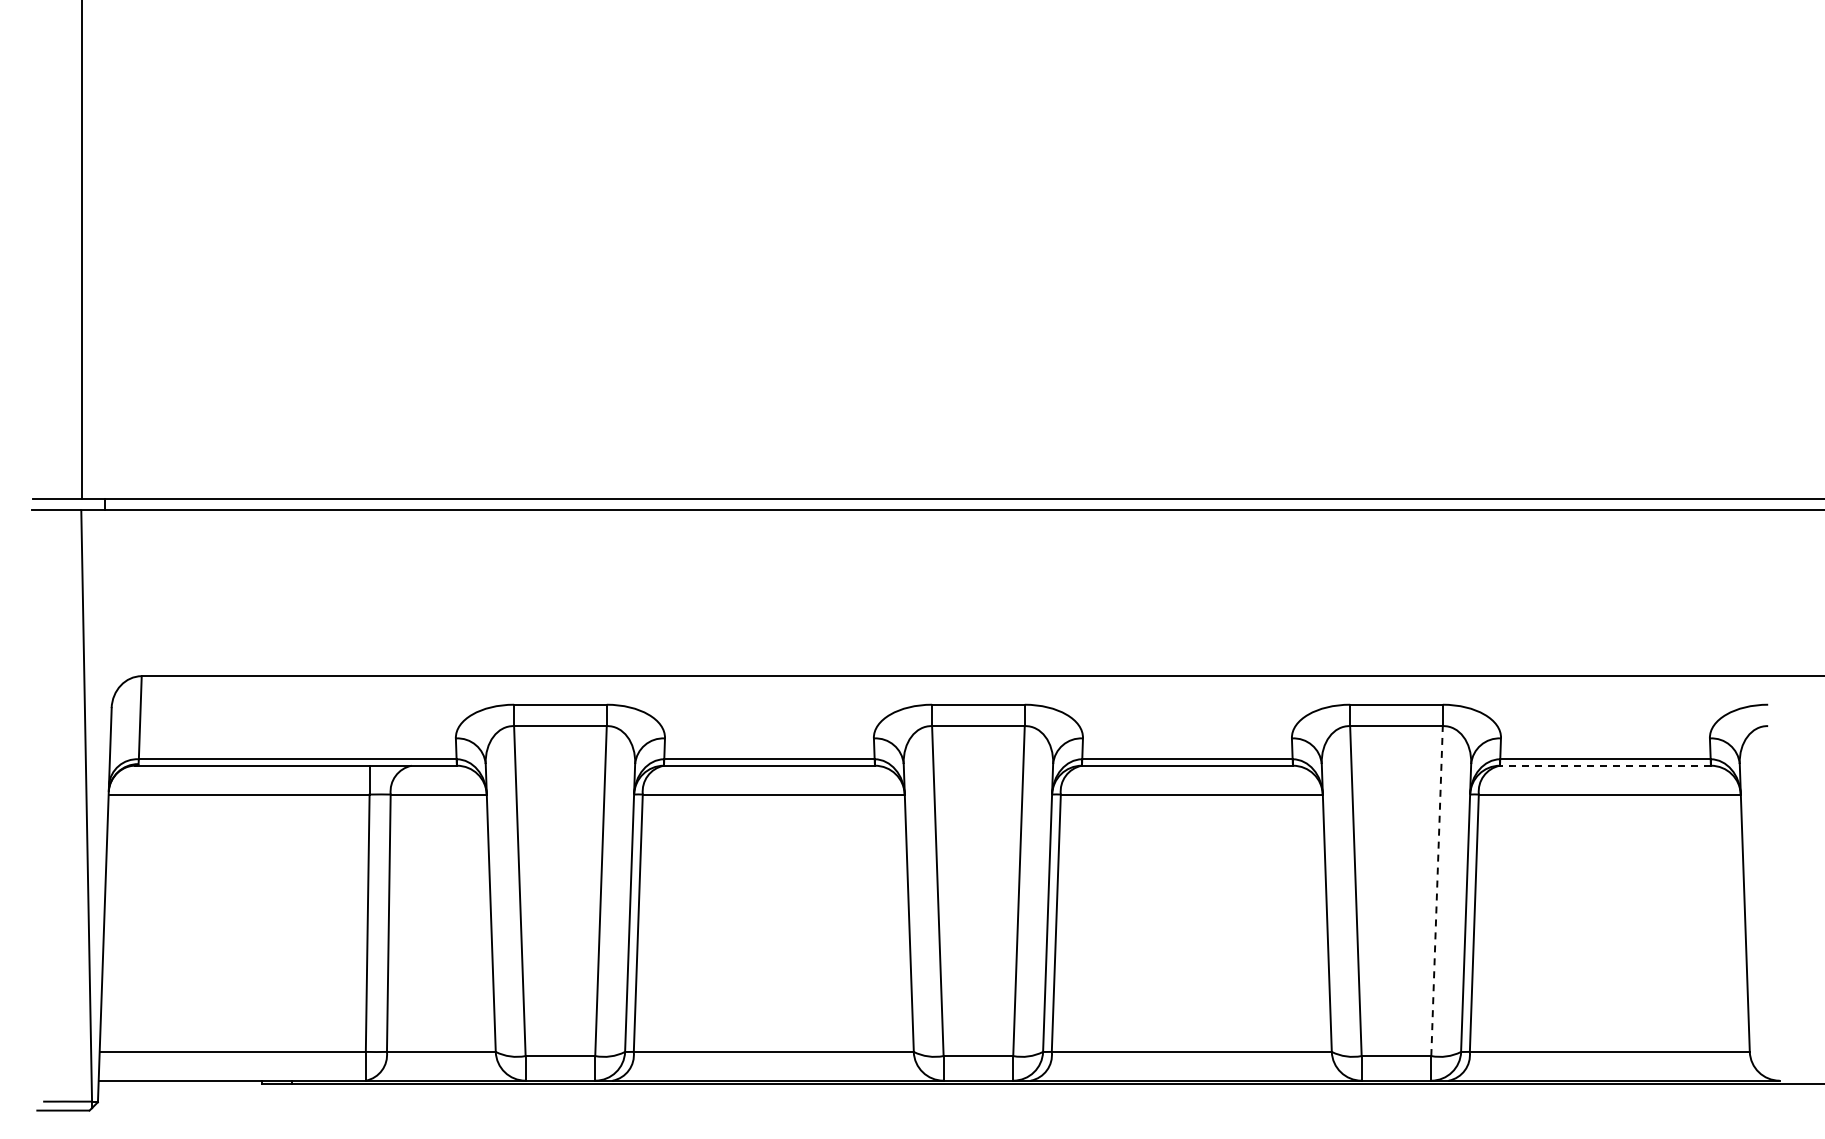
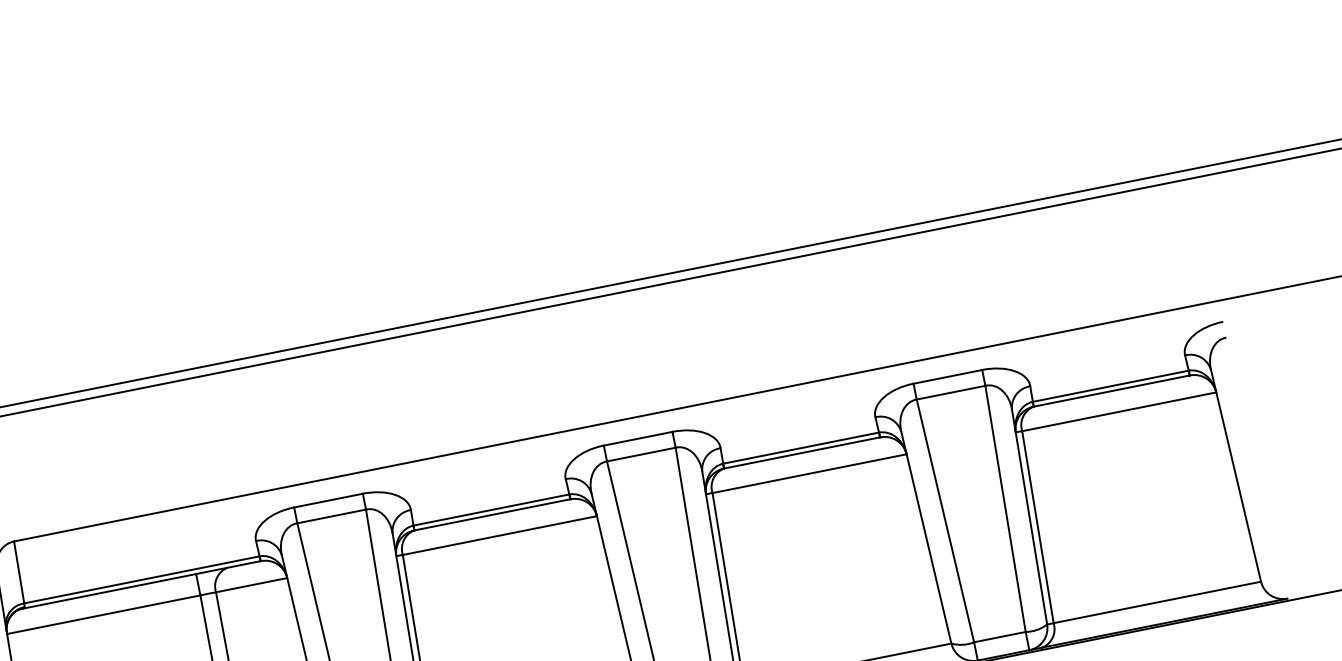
line: (1604, 765) -> (1111, 391), dashed -> solid
line: (1437, 890) -> (1005, 508), dashed -> solid

